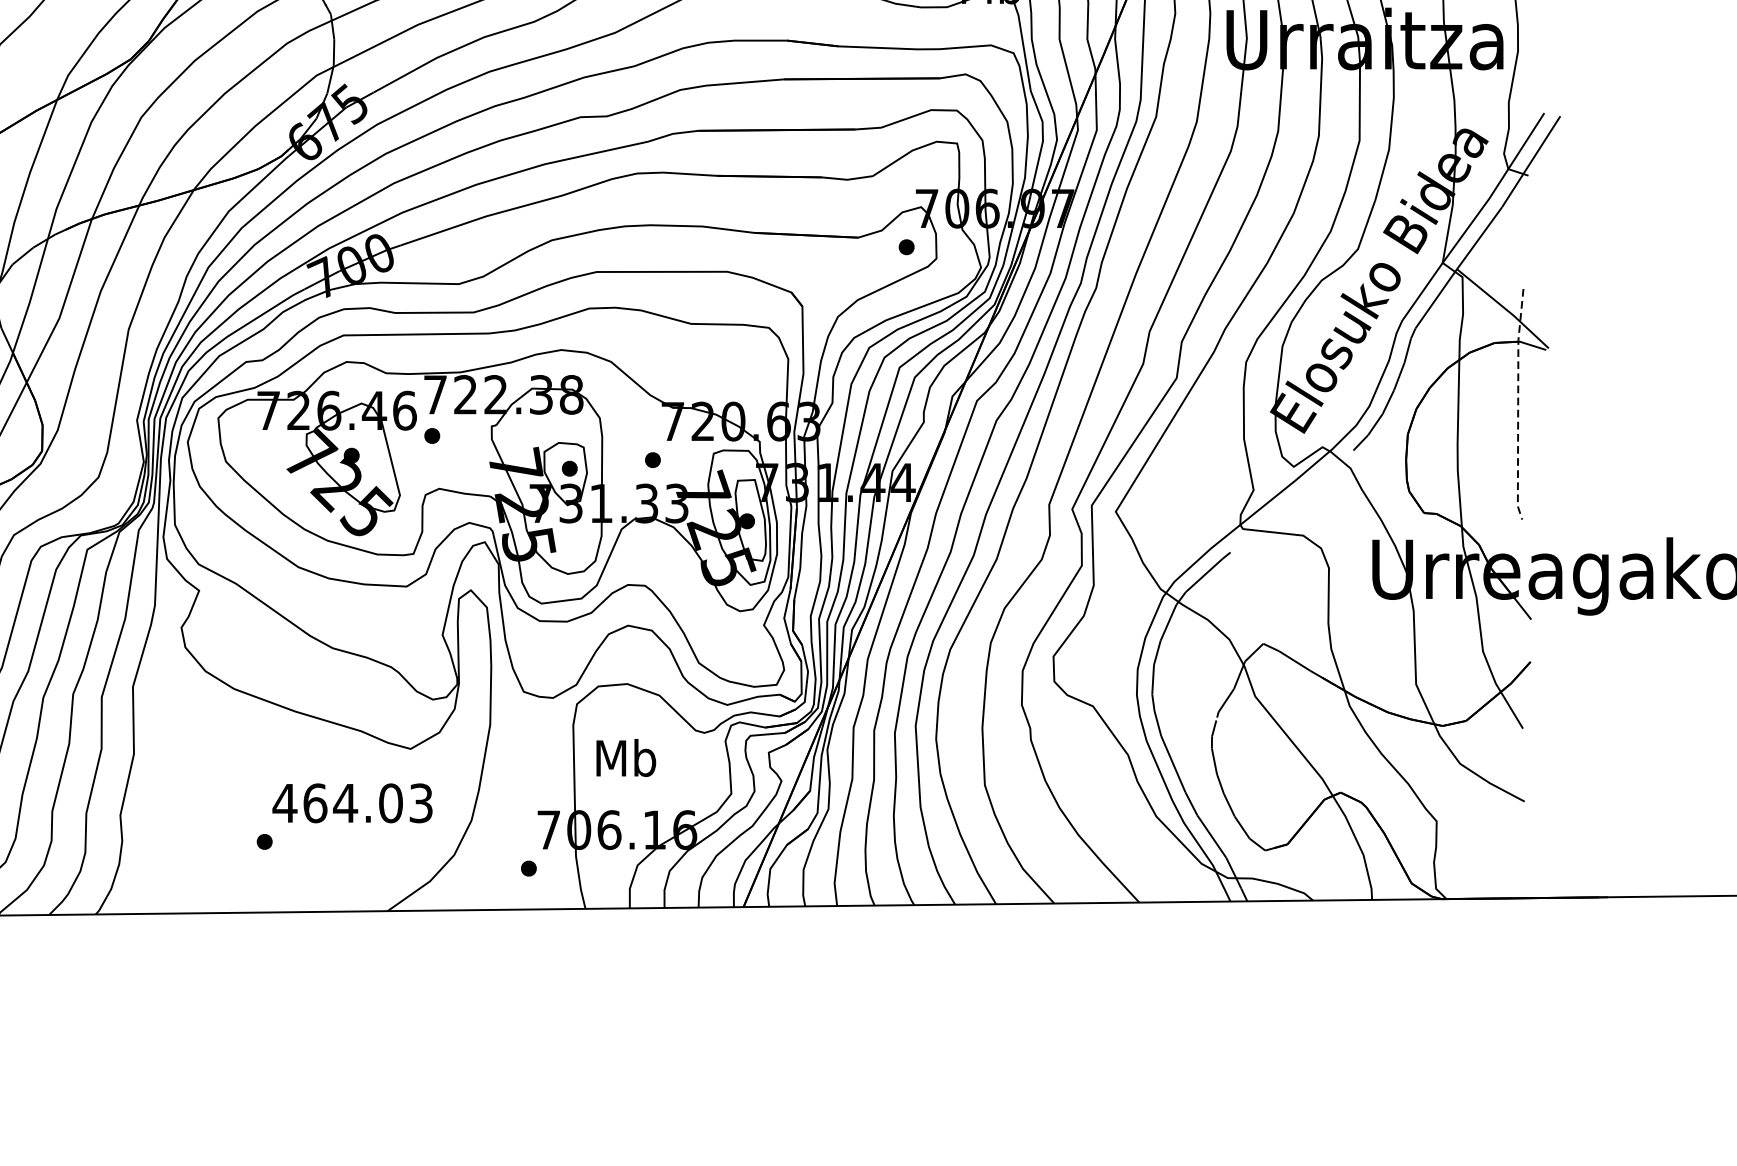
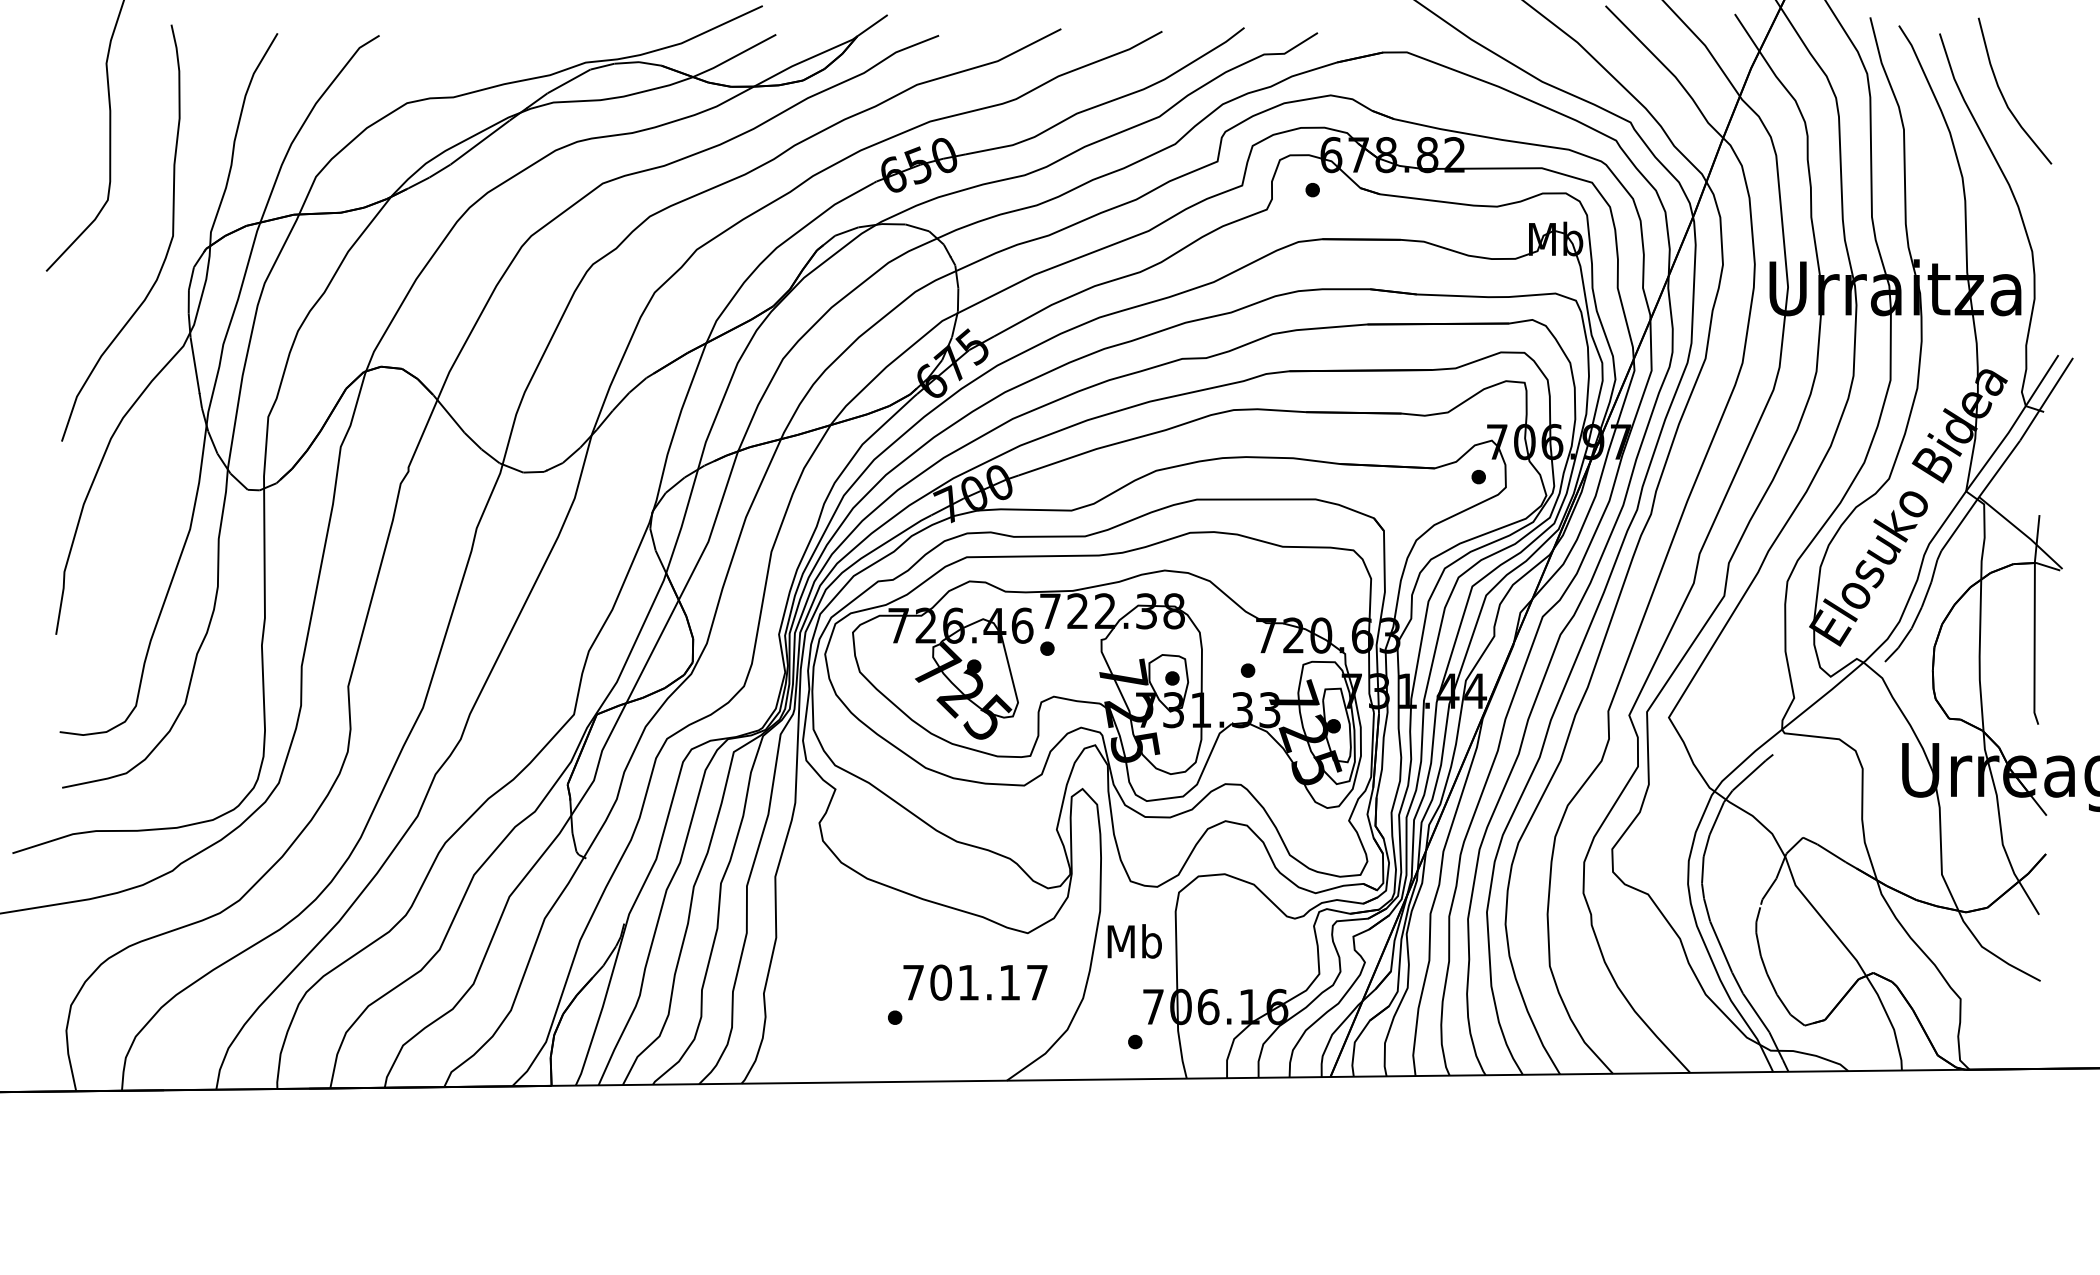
line: (1517, 403) -> (2034, 619), dashed -> solid
text: (625, 758) -> (1134, 941), moved
text: (352, 803) -> (974, 982), 464.03 -> 701.17

